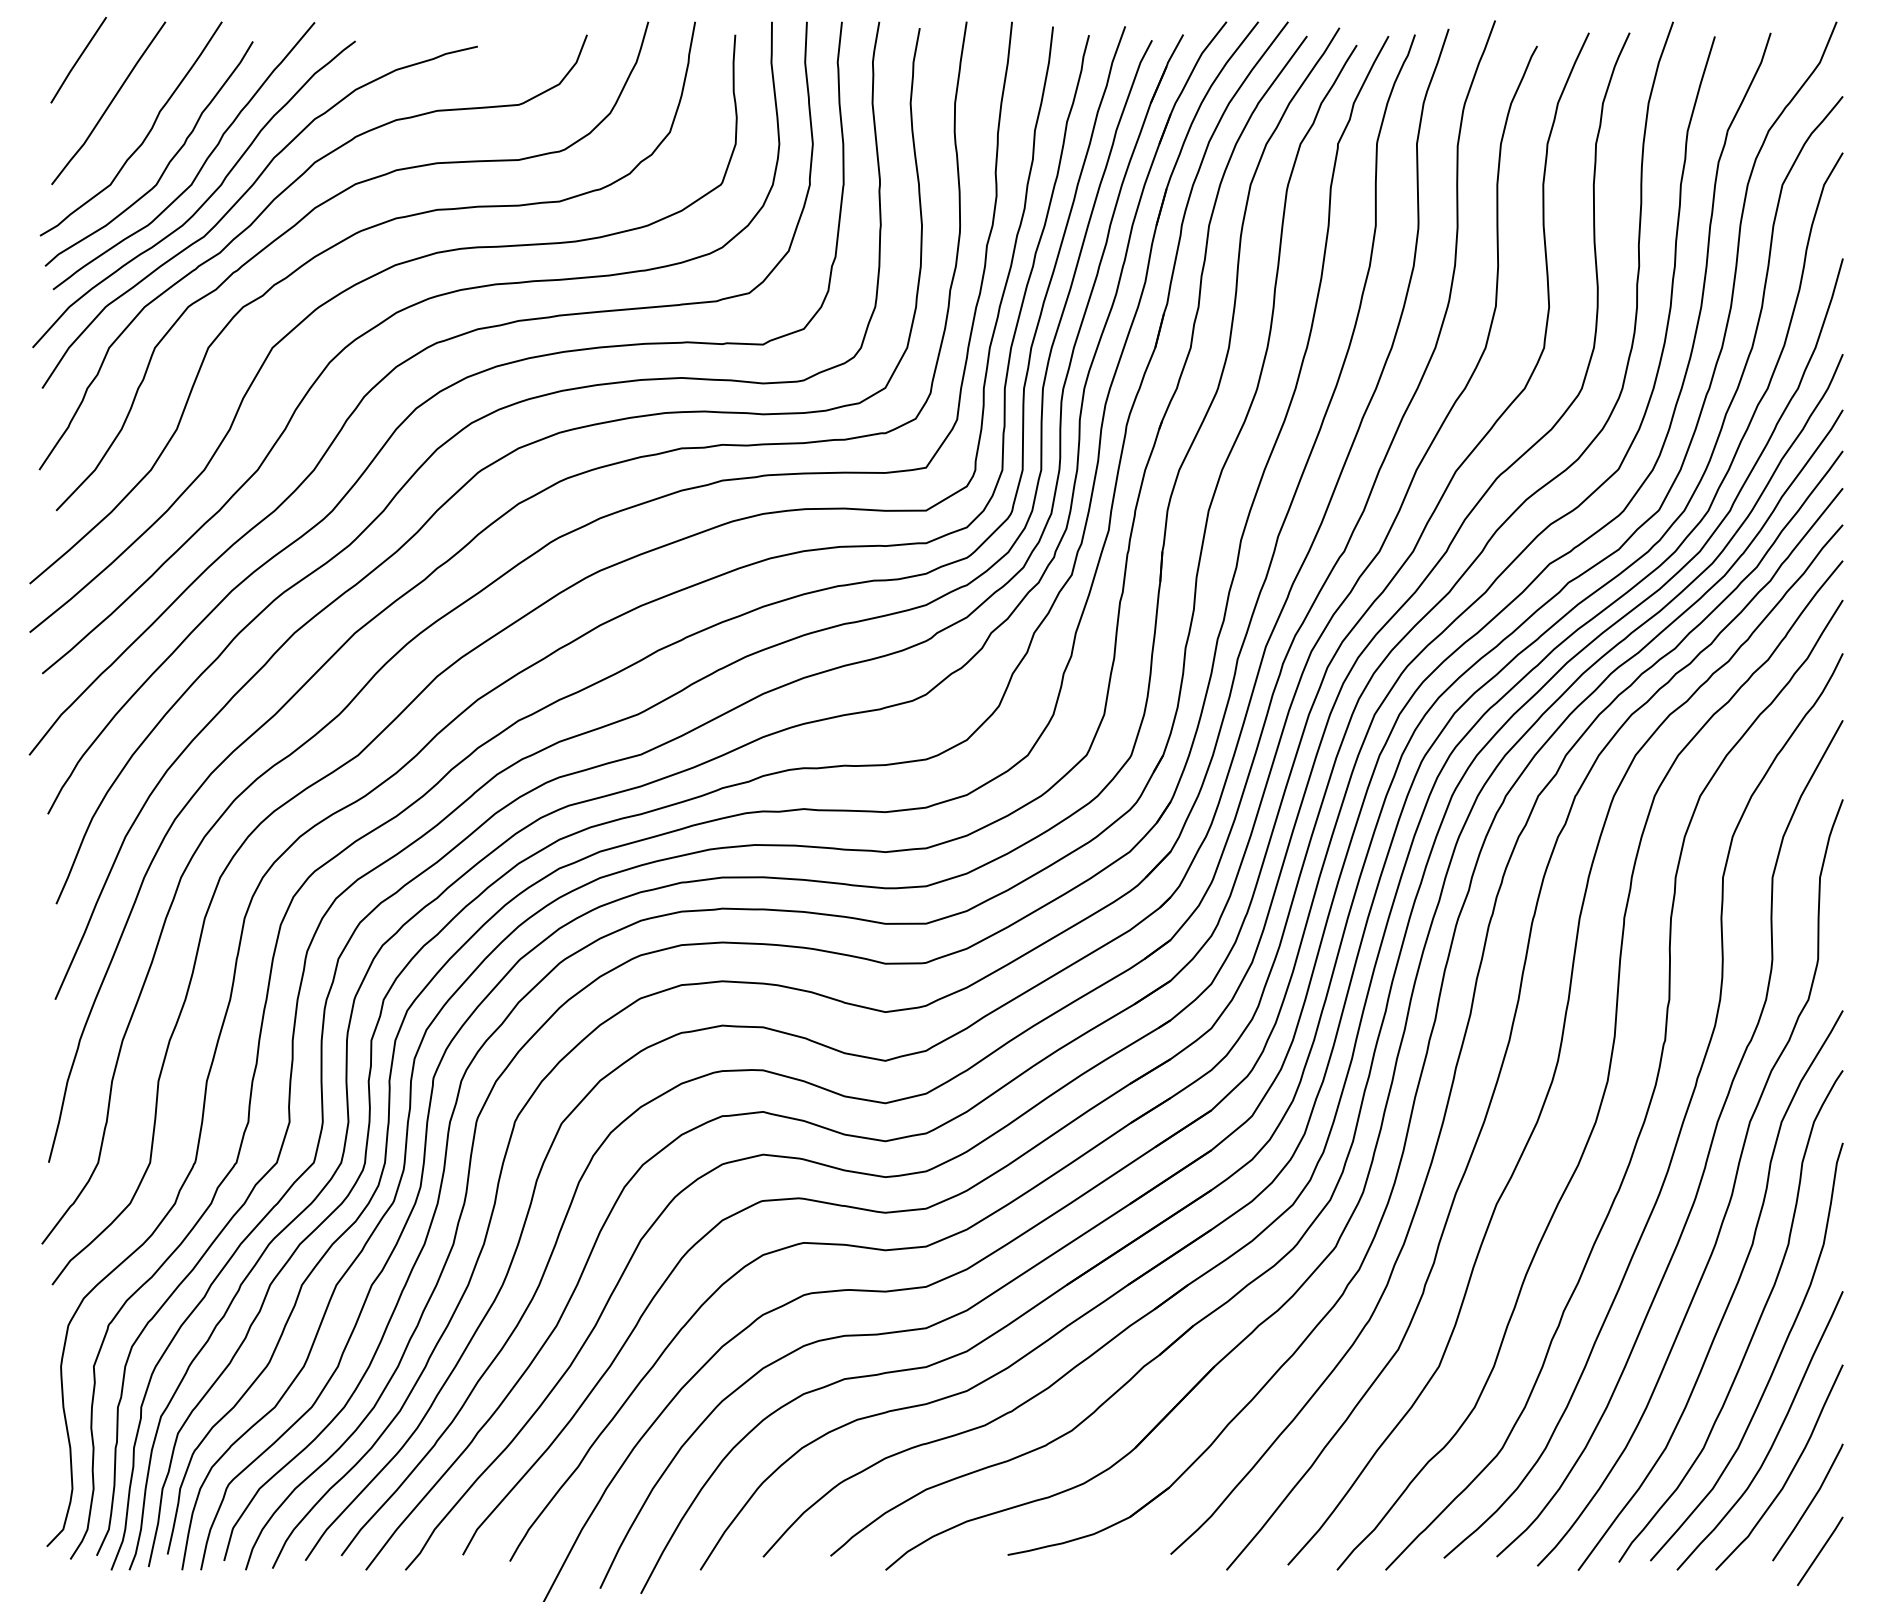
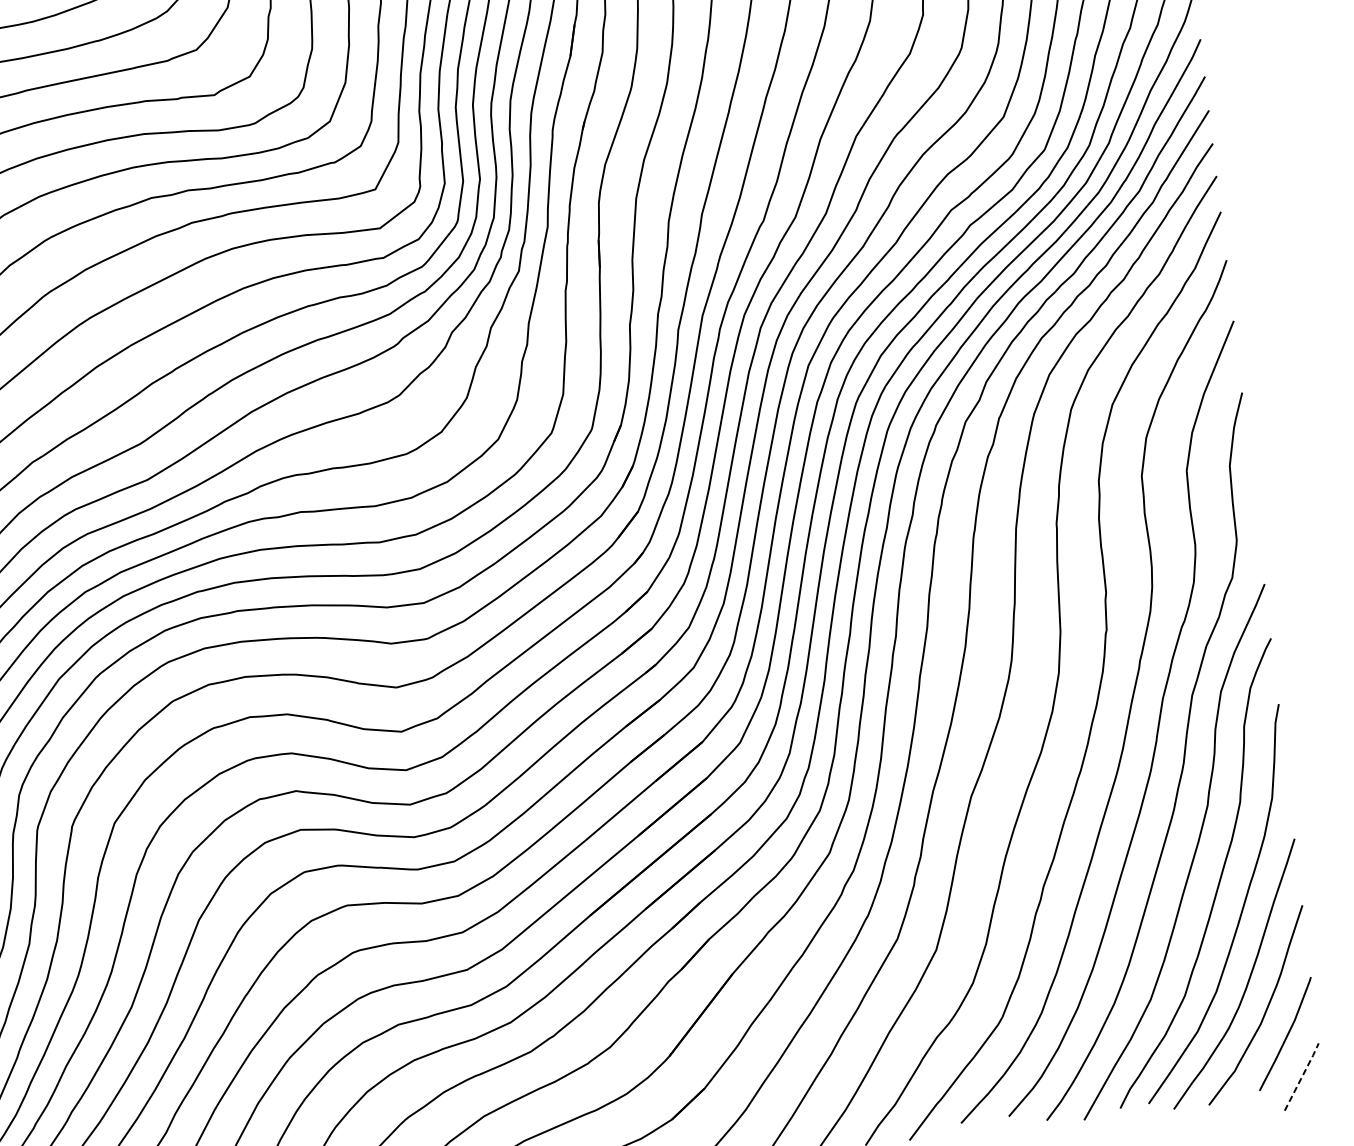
line: (1820, 1551) -> (1302, 1077), solid -> dashed

